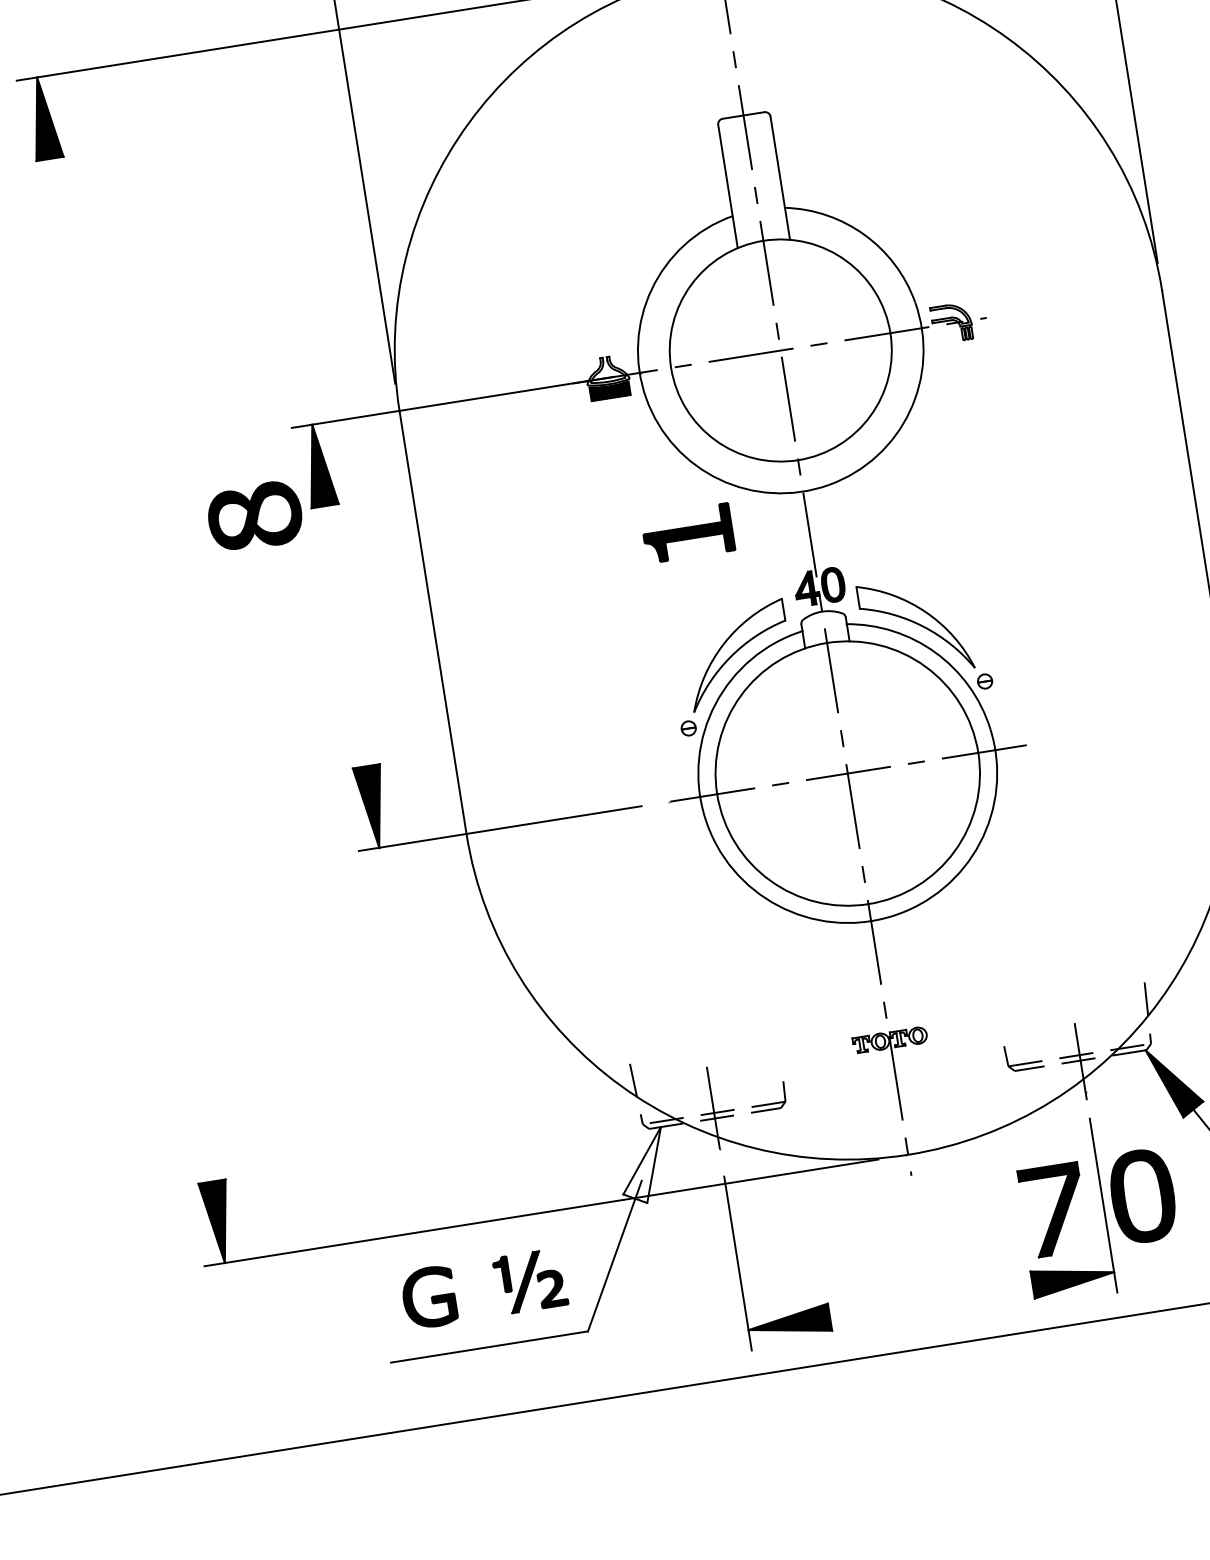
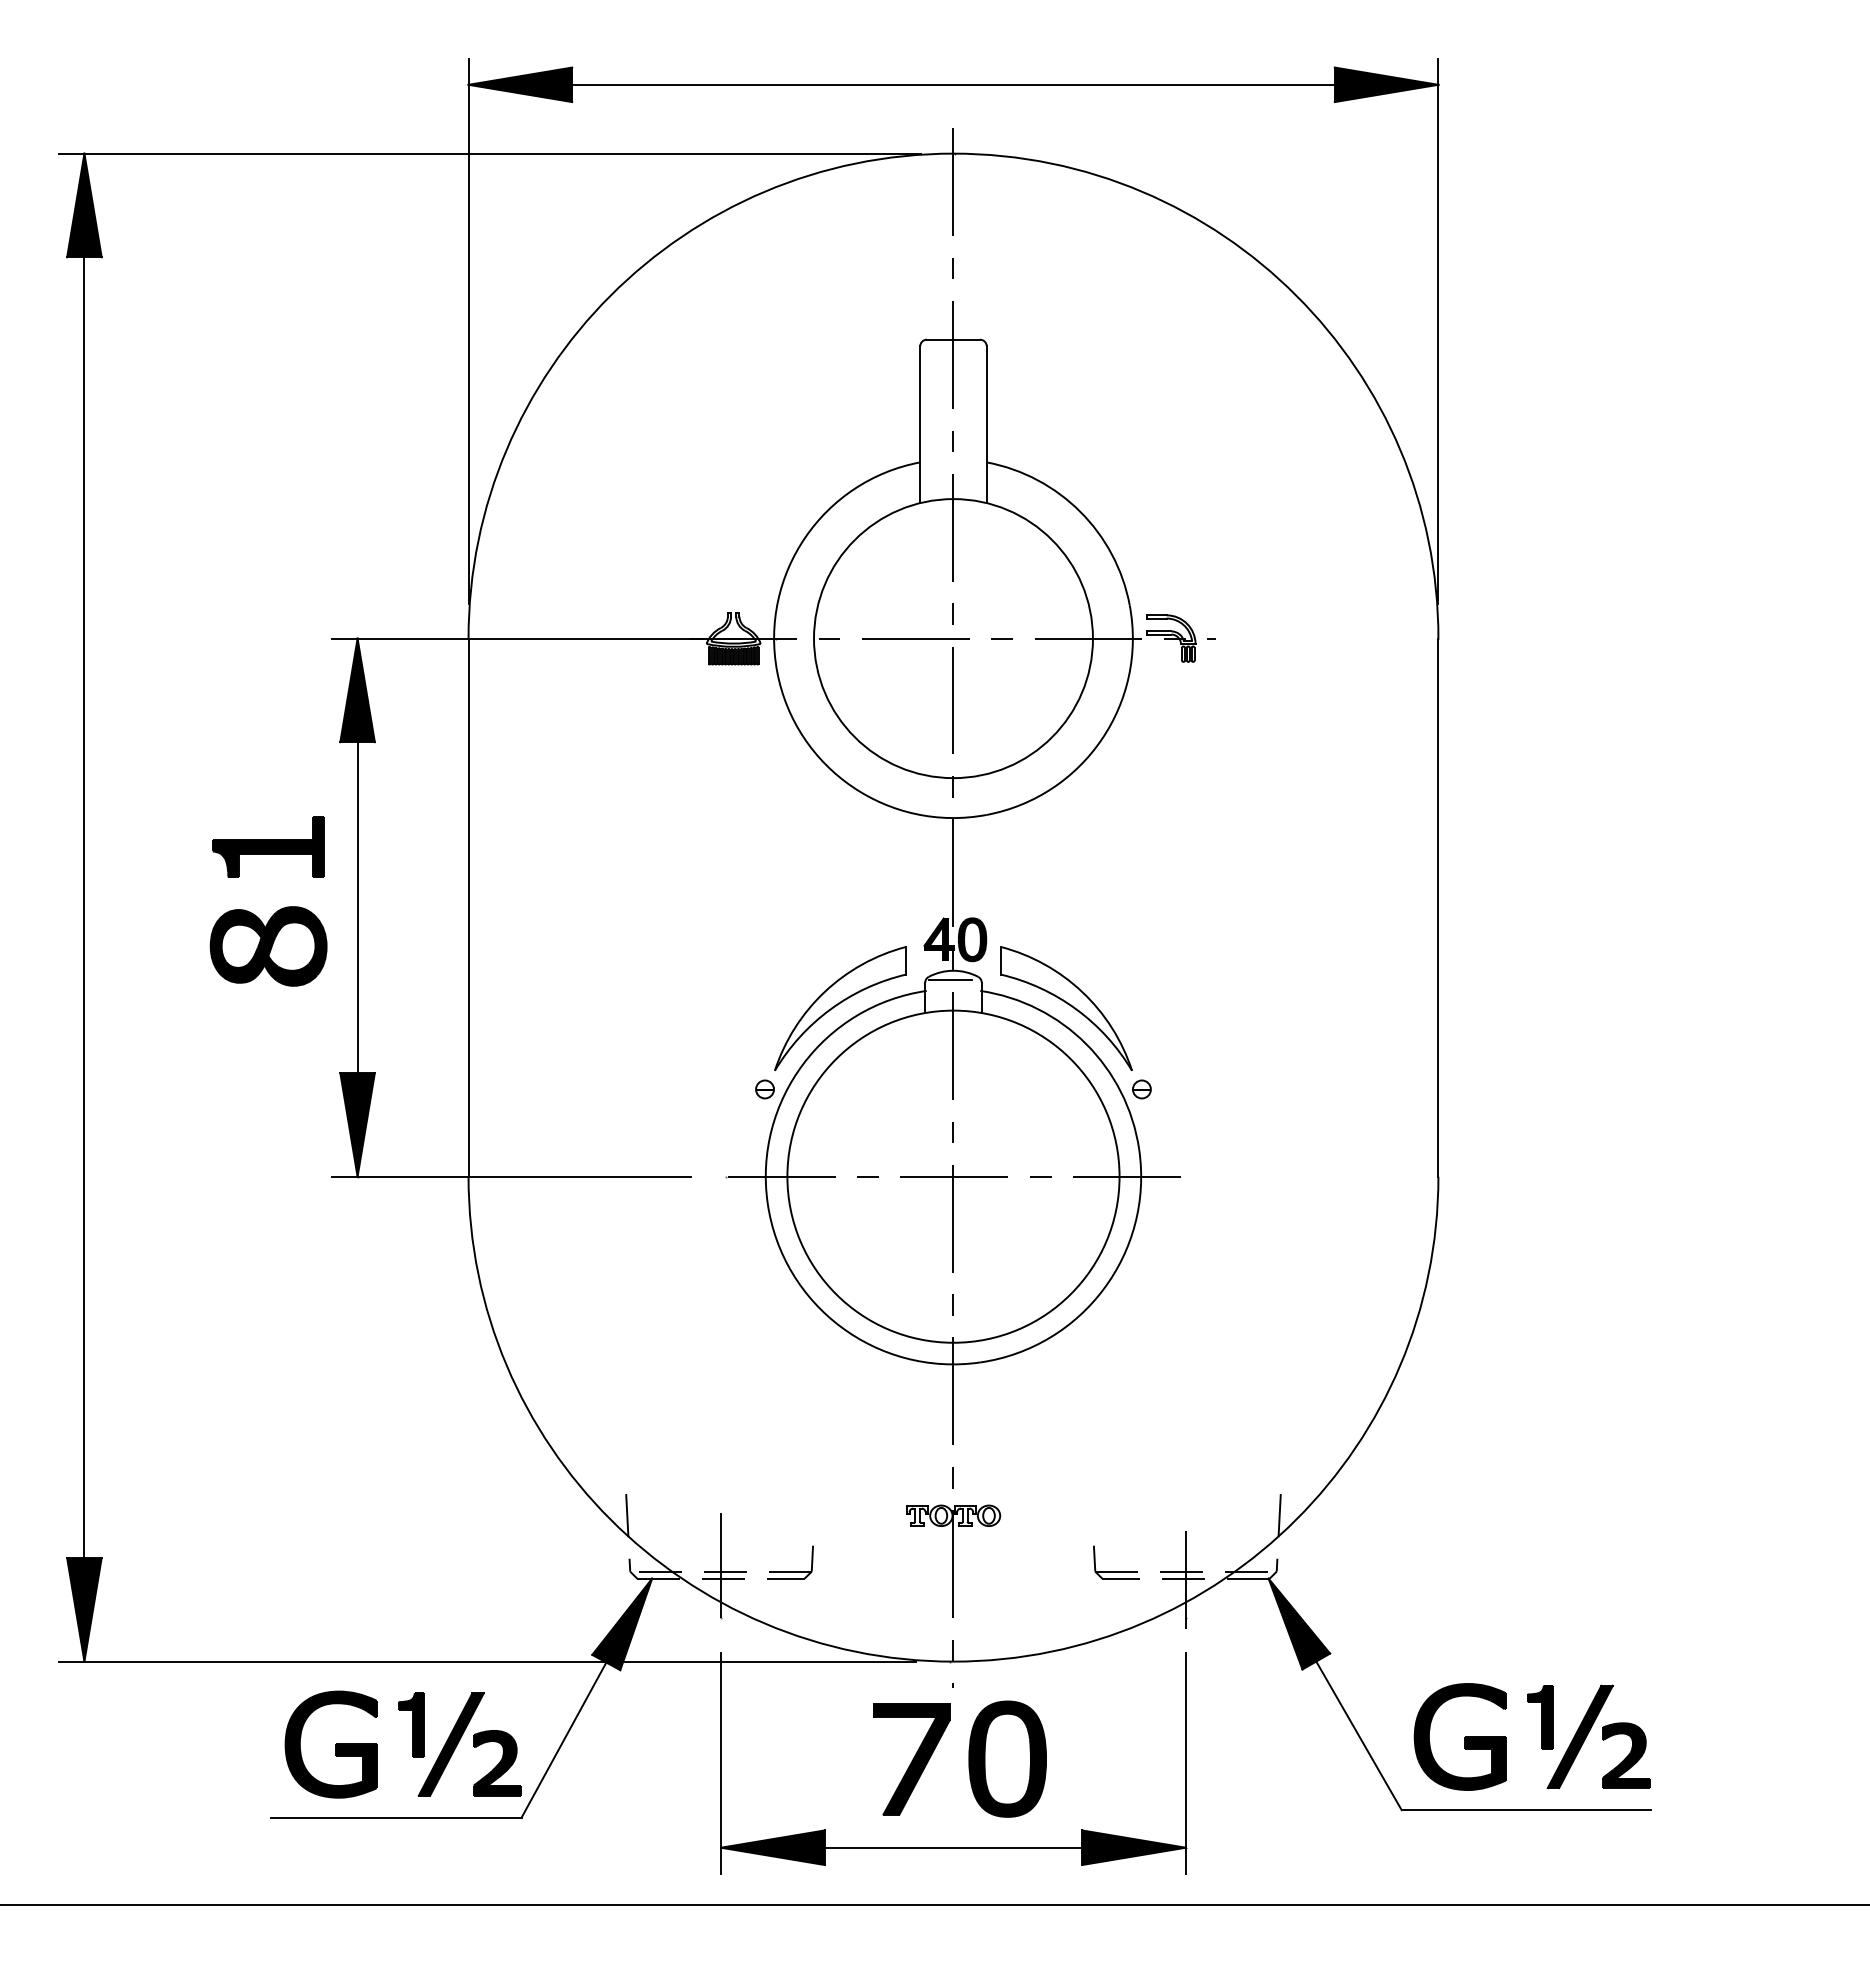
part: (255, 516) -> (268, 946), moved
part: (687, 532) -> (268, 846), moved
line: (820, 619) -> (950, 980), added
line: (345, 636) -> (357, 907), added
line: (131, 670) -> (84, 907), added
fill: (643, 1166) -> (622, 1624), added
part: (1142, 1195) -> (1007, 1758), moved
part: (1054, 1210) -> (911, 1759), moved
part: (530, 1281) -> (459, 1744), size x1.43
part: (428, 1297) -> (330, 1744), size x1.43
line: (931, 1300) -> (953, 1847), added

